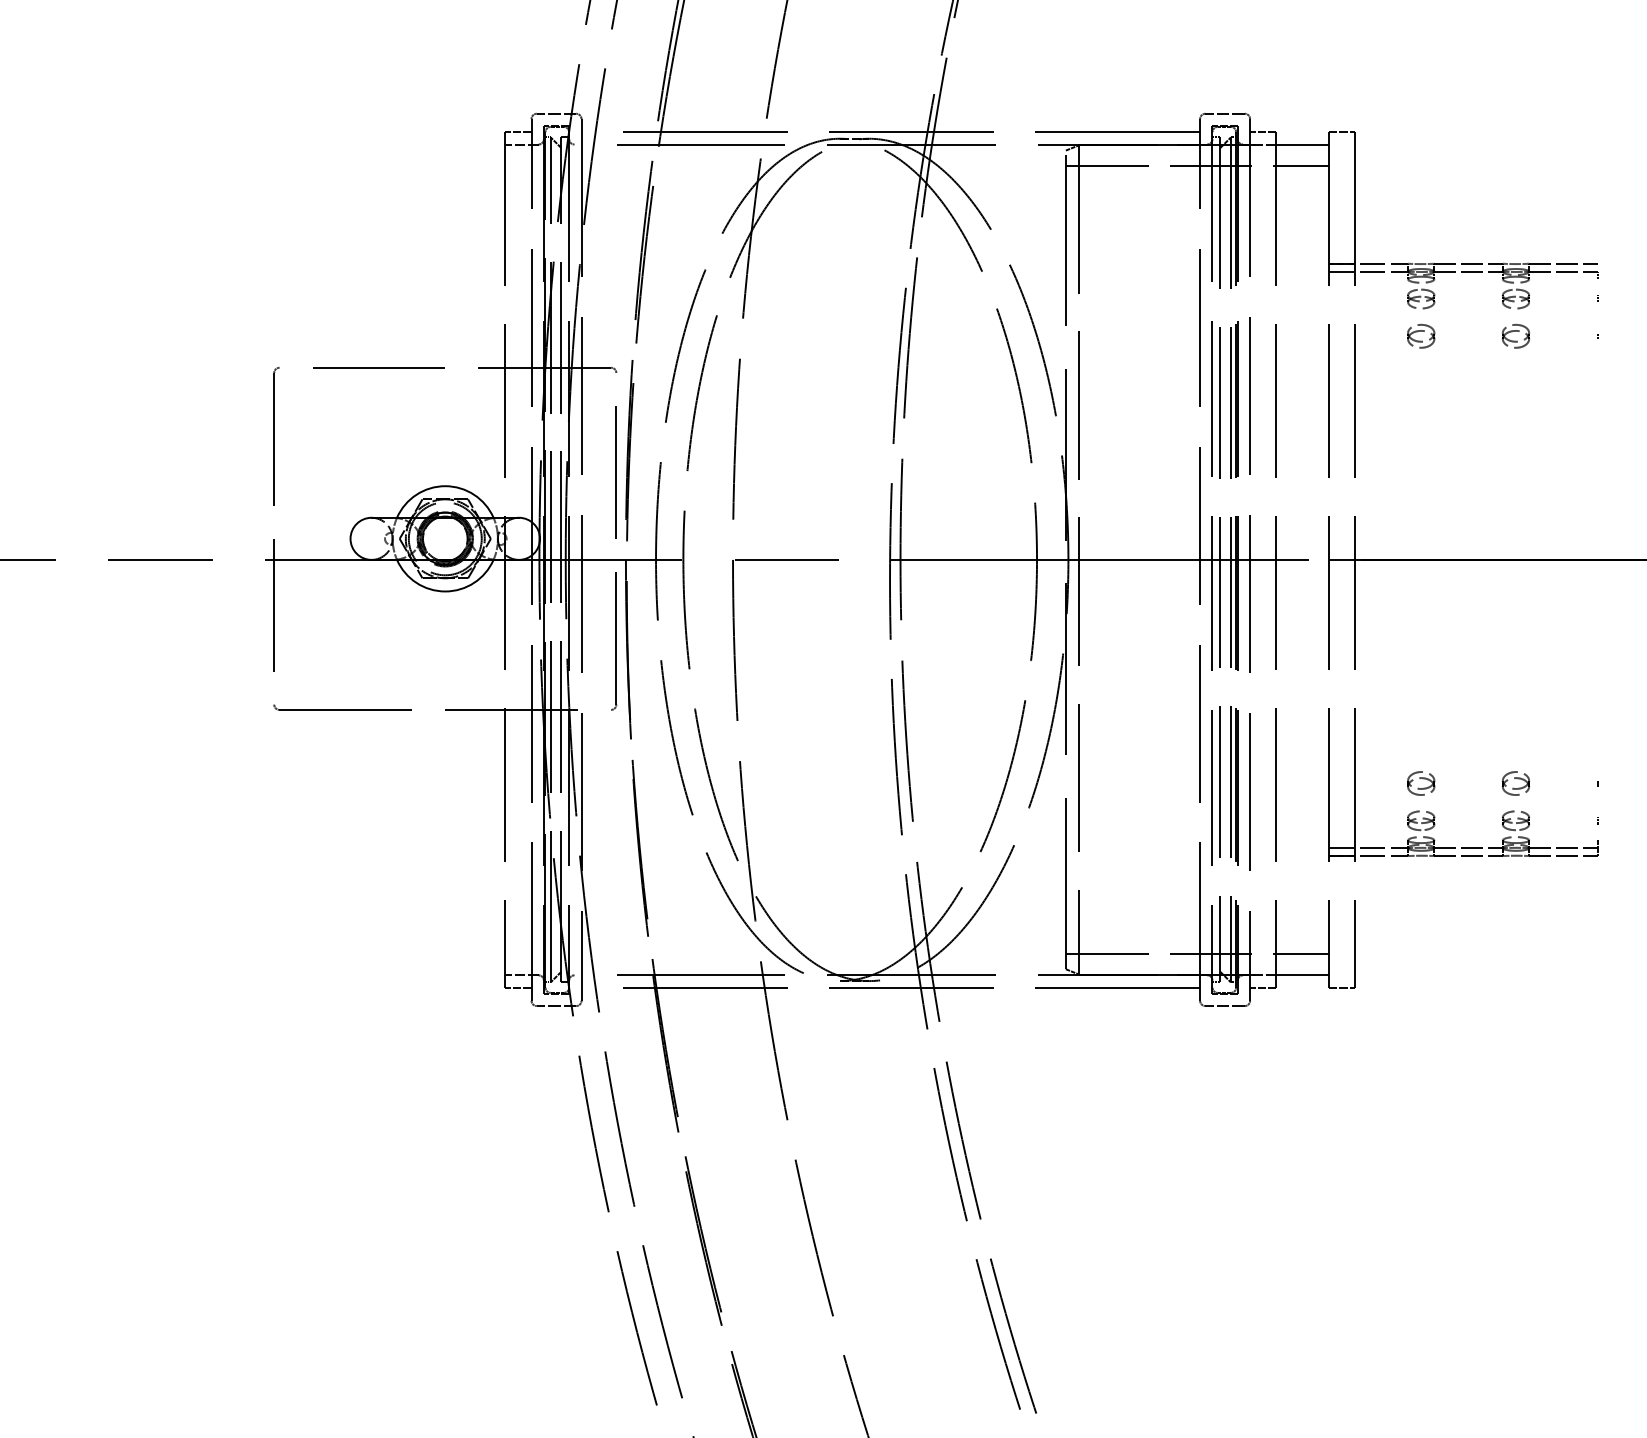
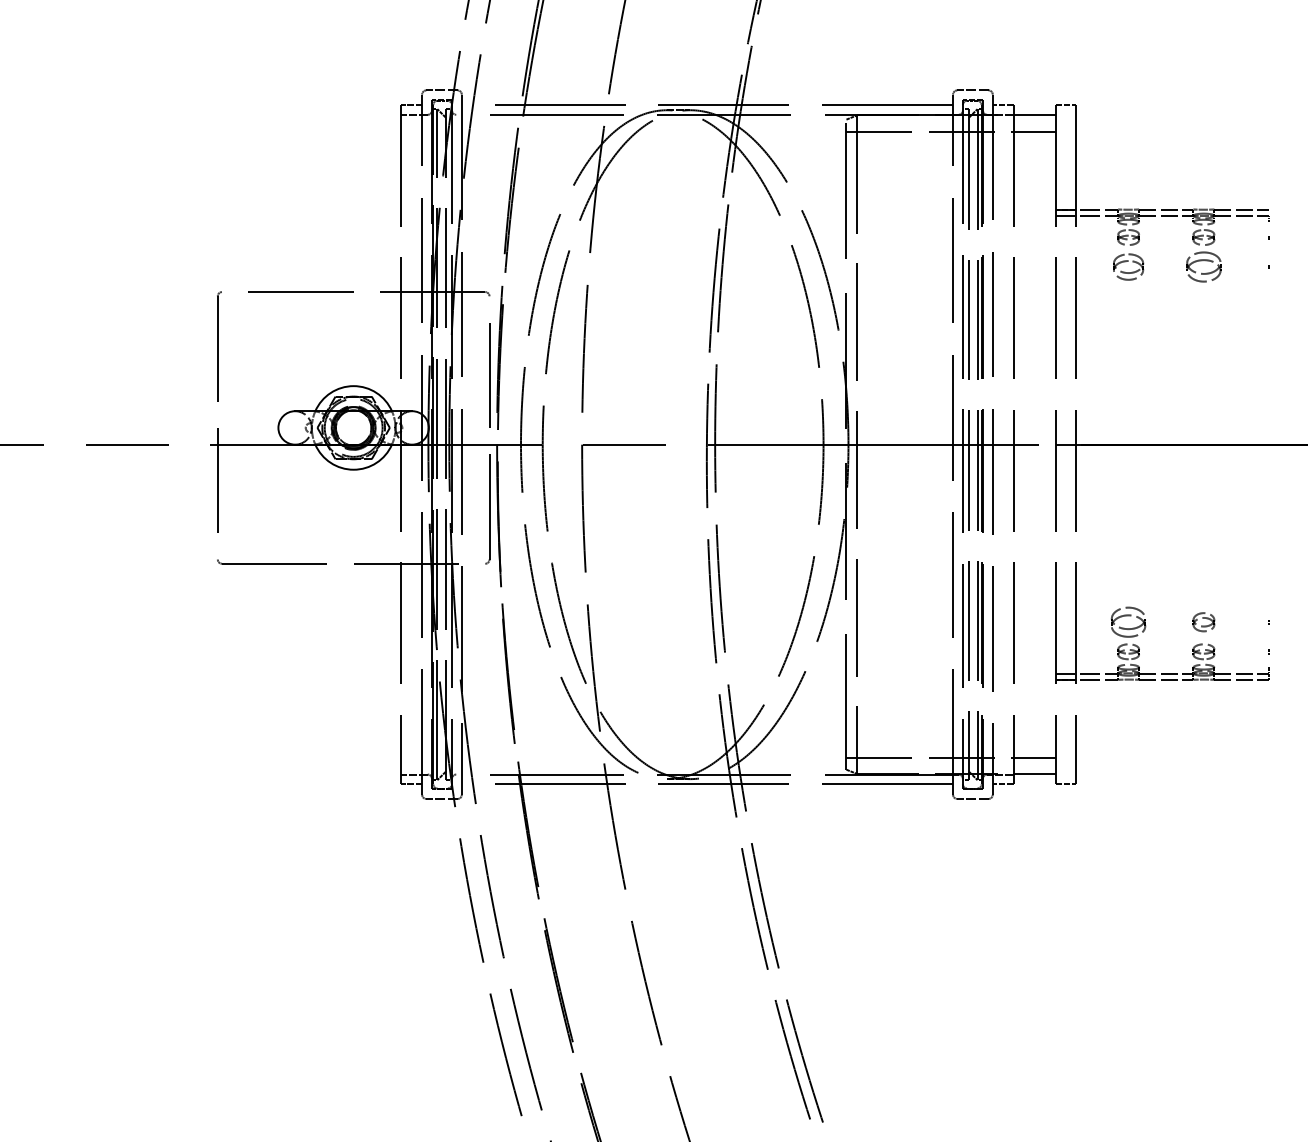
part: (1421, 336) -> (1128, 267), size x1.4
part: (1515, 336) -> (1203, 267), size x1.6
part: (1421, 783) -> (1128, 622), size x1.6

